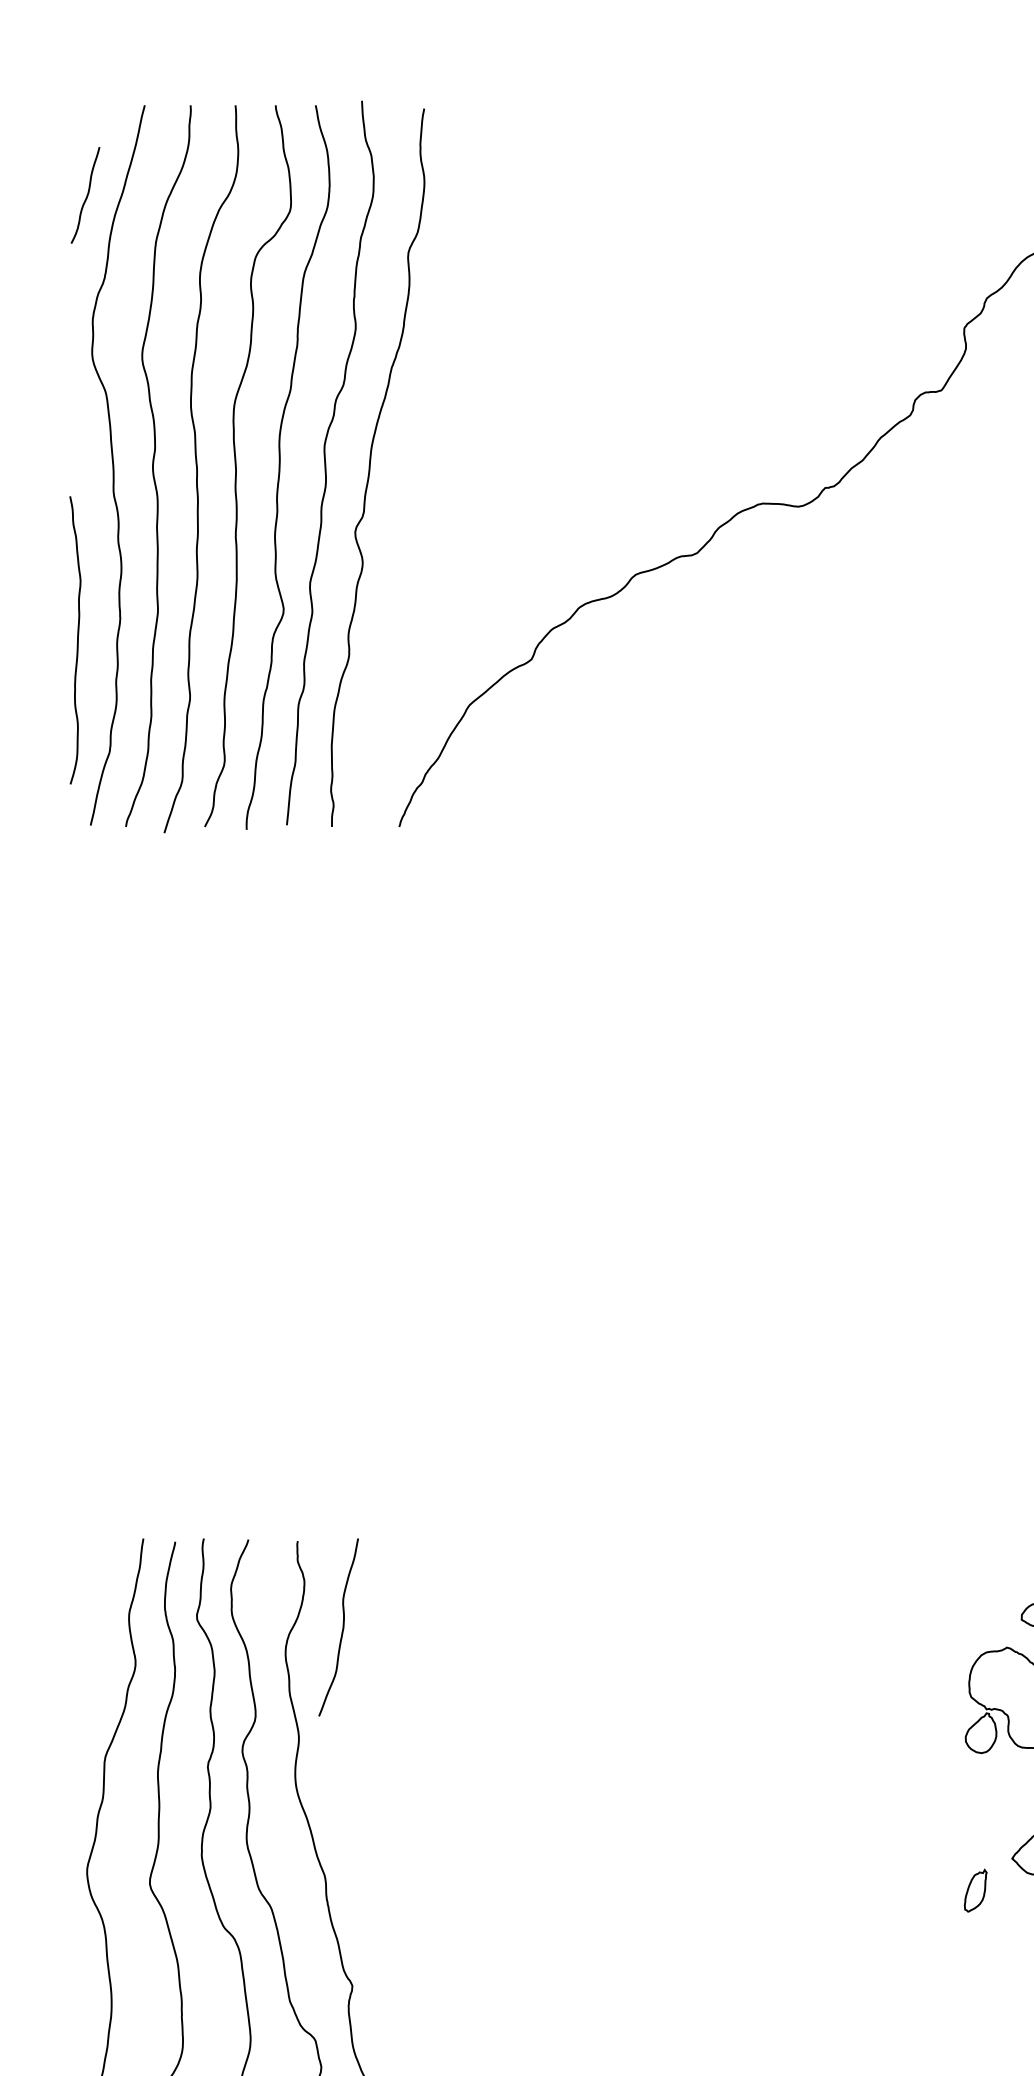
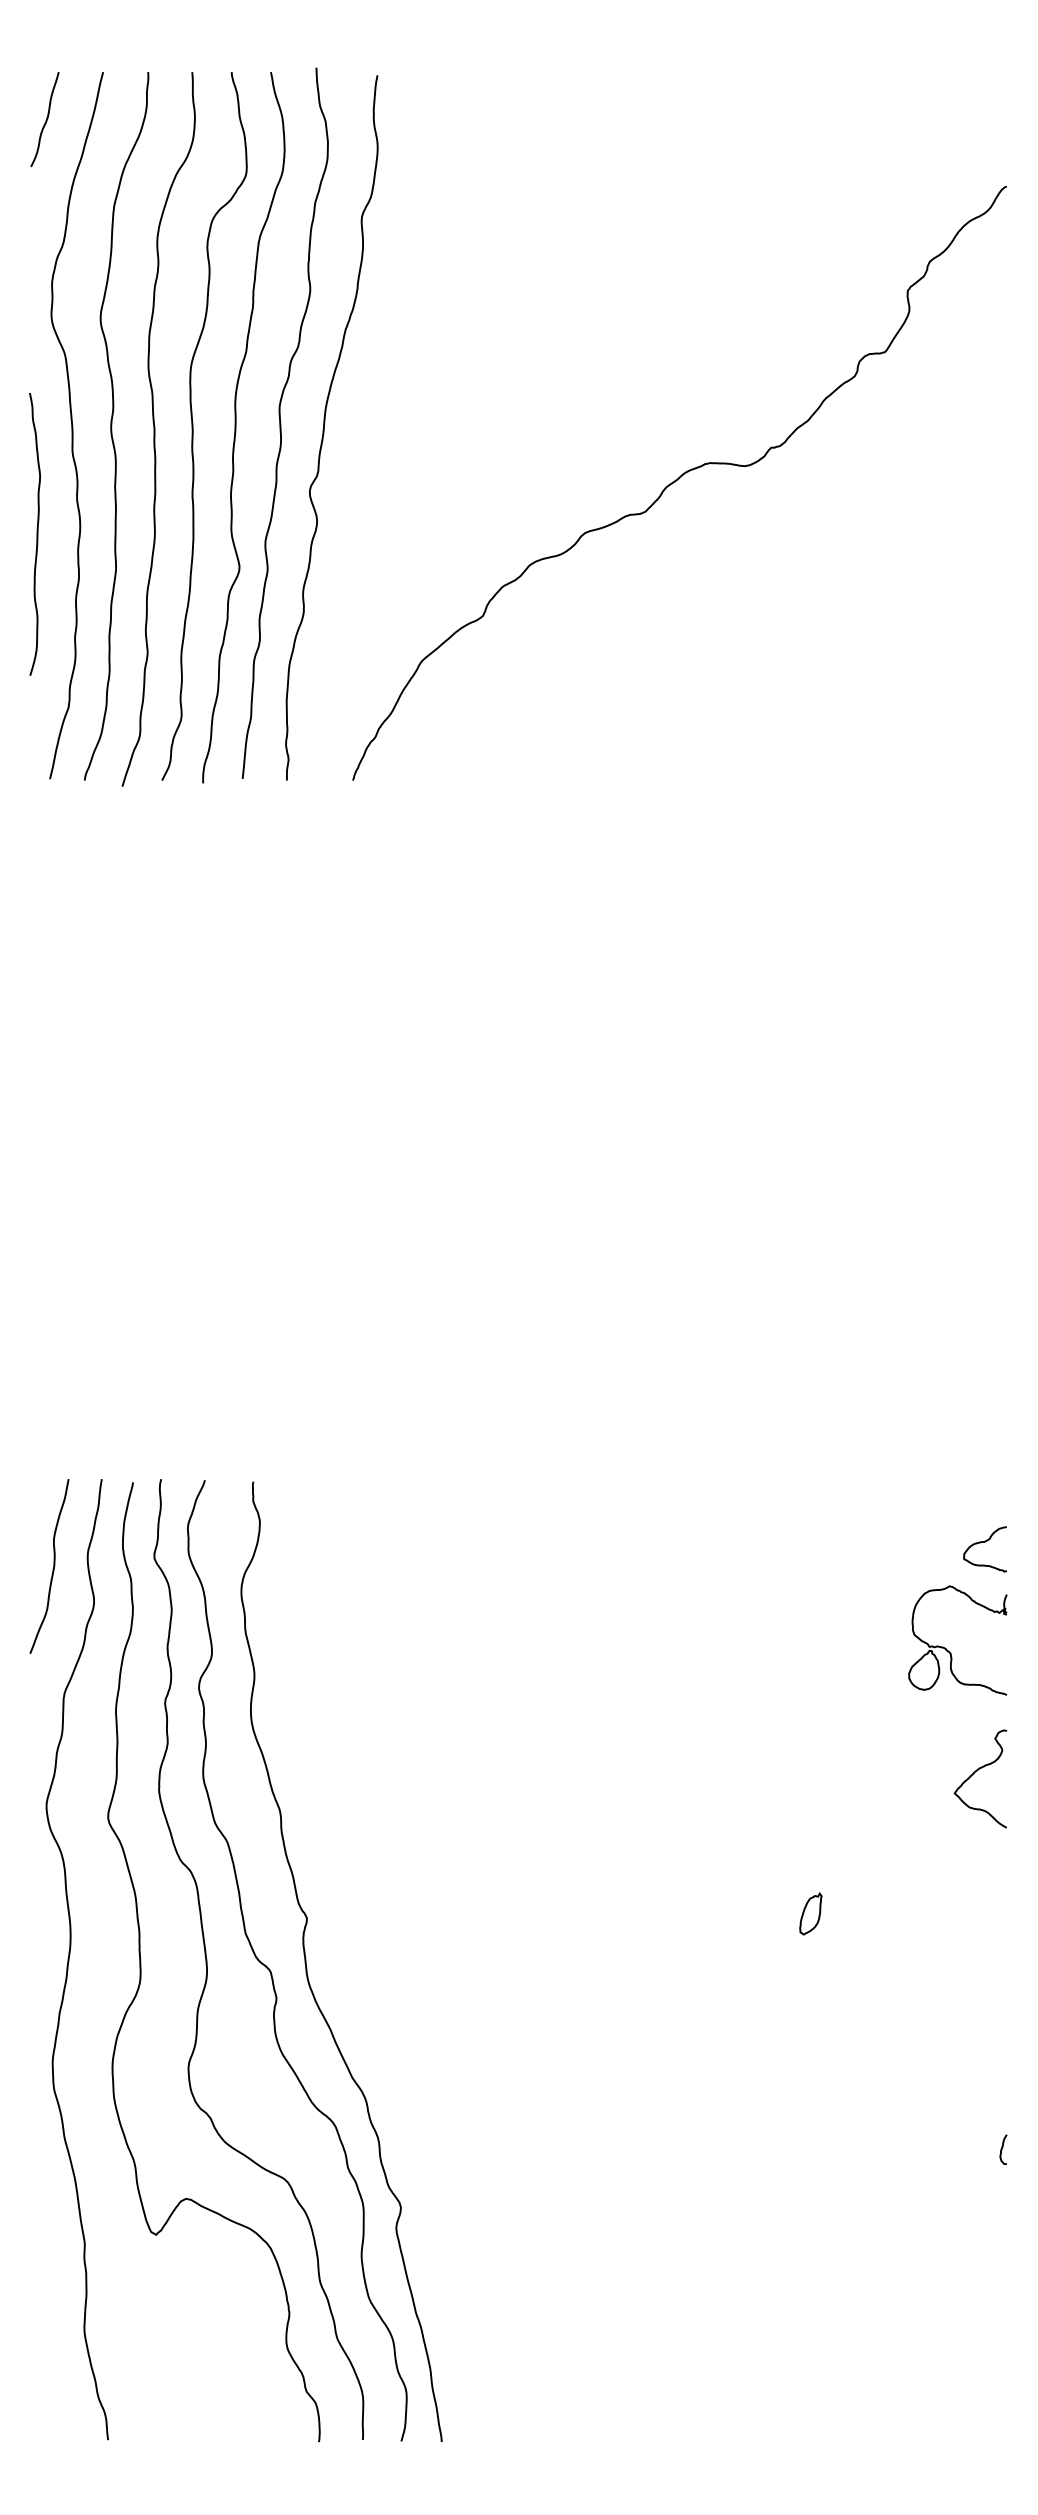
curve: (86, 196) -> (45, 120), moved
curve: (76, 640) -> (36, 534), moved
curve: (342, 1627) -> (53, 1566), moved
part: (975, 1890) -> (810, 1913), moved

